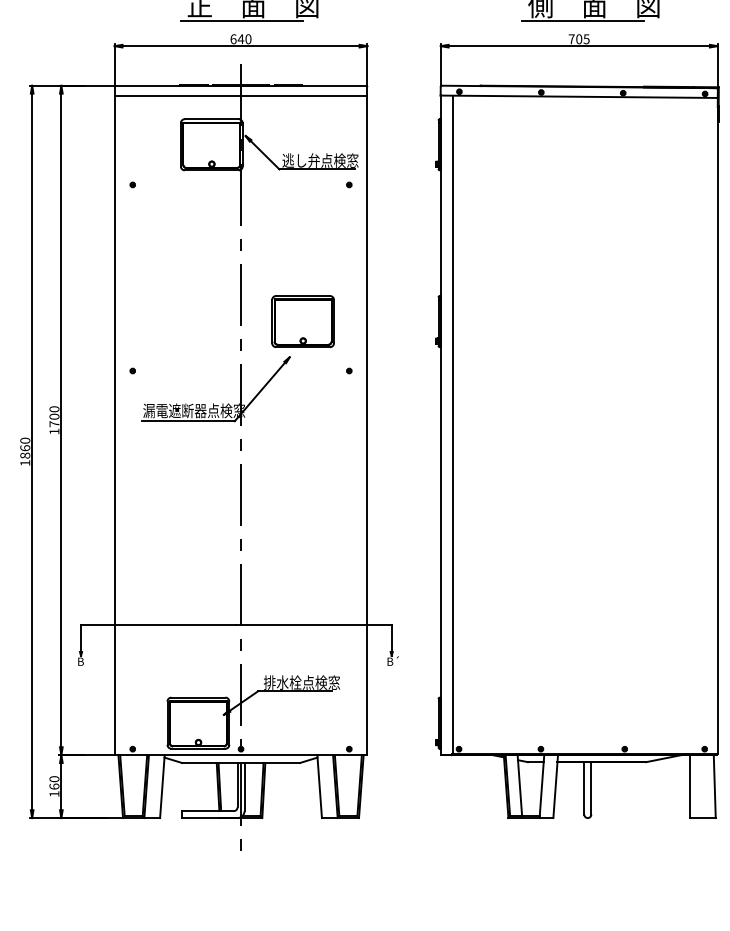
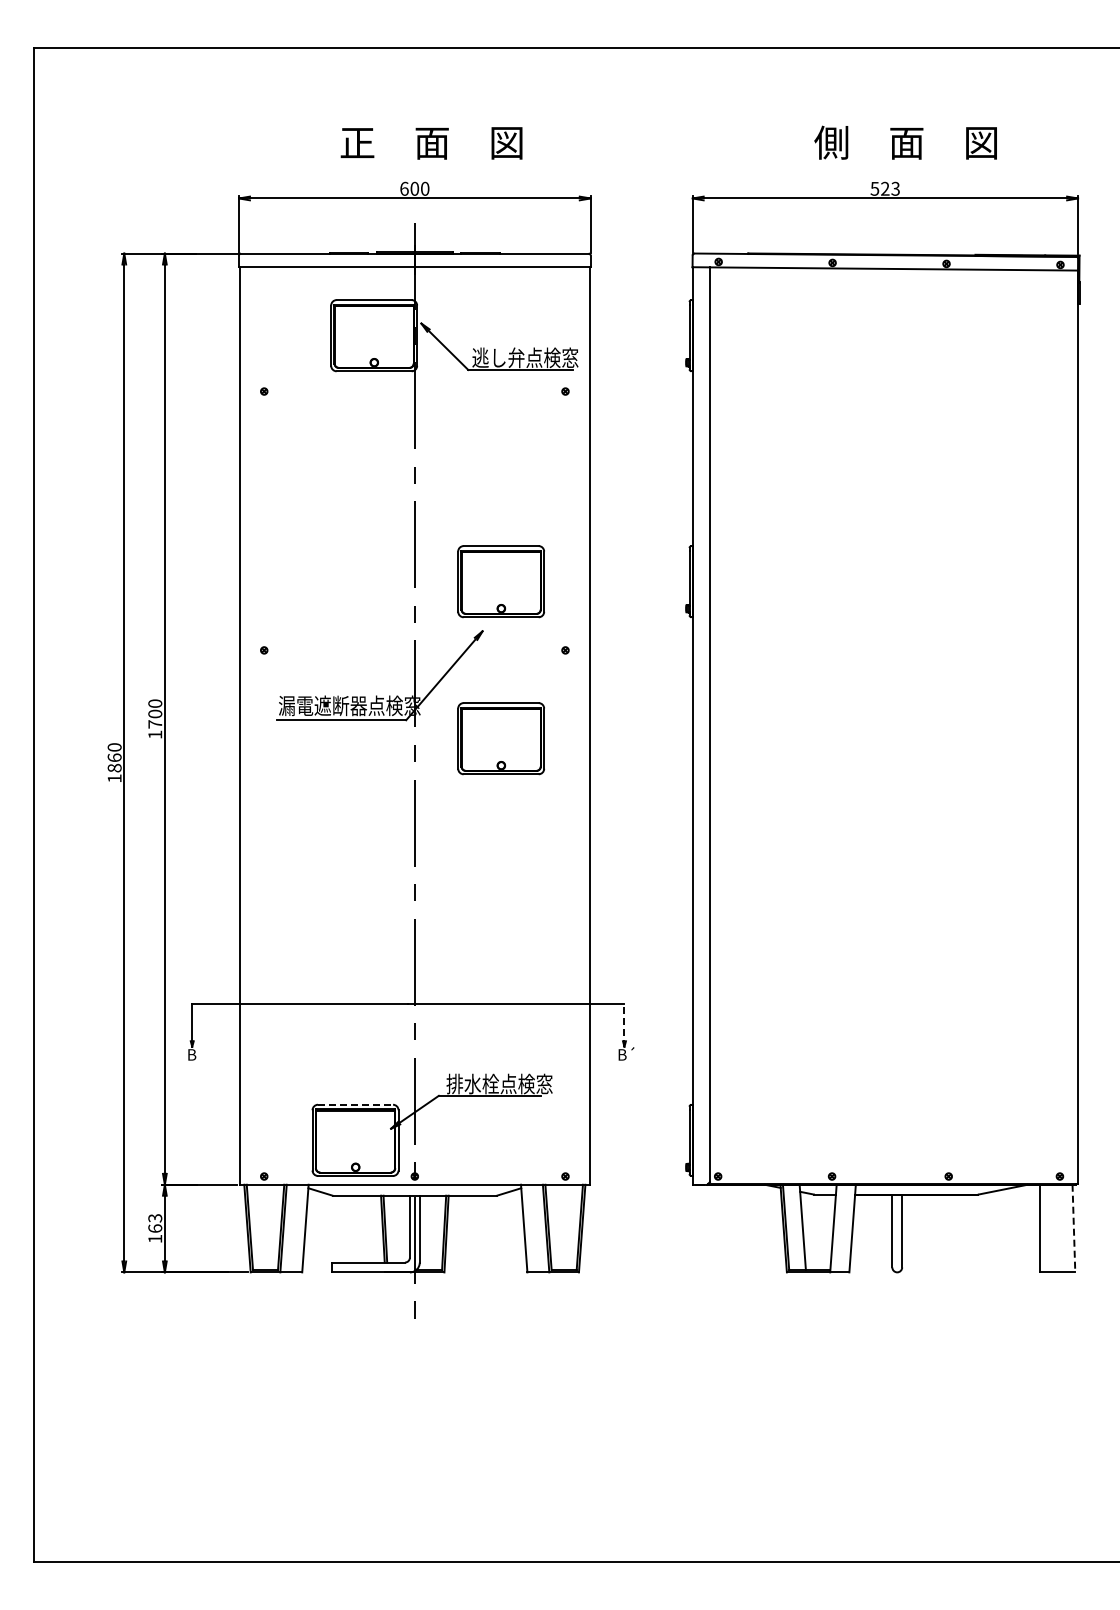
line: (241, 21) -> (415, 163), removed
line: (582, 21) -> (890, 163), removed
text: (240, 38) -> (414, 188), 640 -> 600
text: (578, 38) -> (884, 188), 705 -> 523
part: (302, 434) -> (500, 738), added
line: (391, 639) -> (624, 1024), solid -> dashed
line: (198, 697) -> (355, 1104), solid -> dashed
text: (54, 779) -> (155, 1218), 160 -> 163
line: (714, 786) -> (1073, 1228), solid -> dashed

